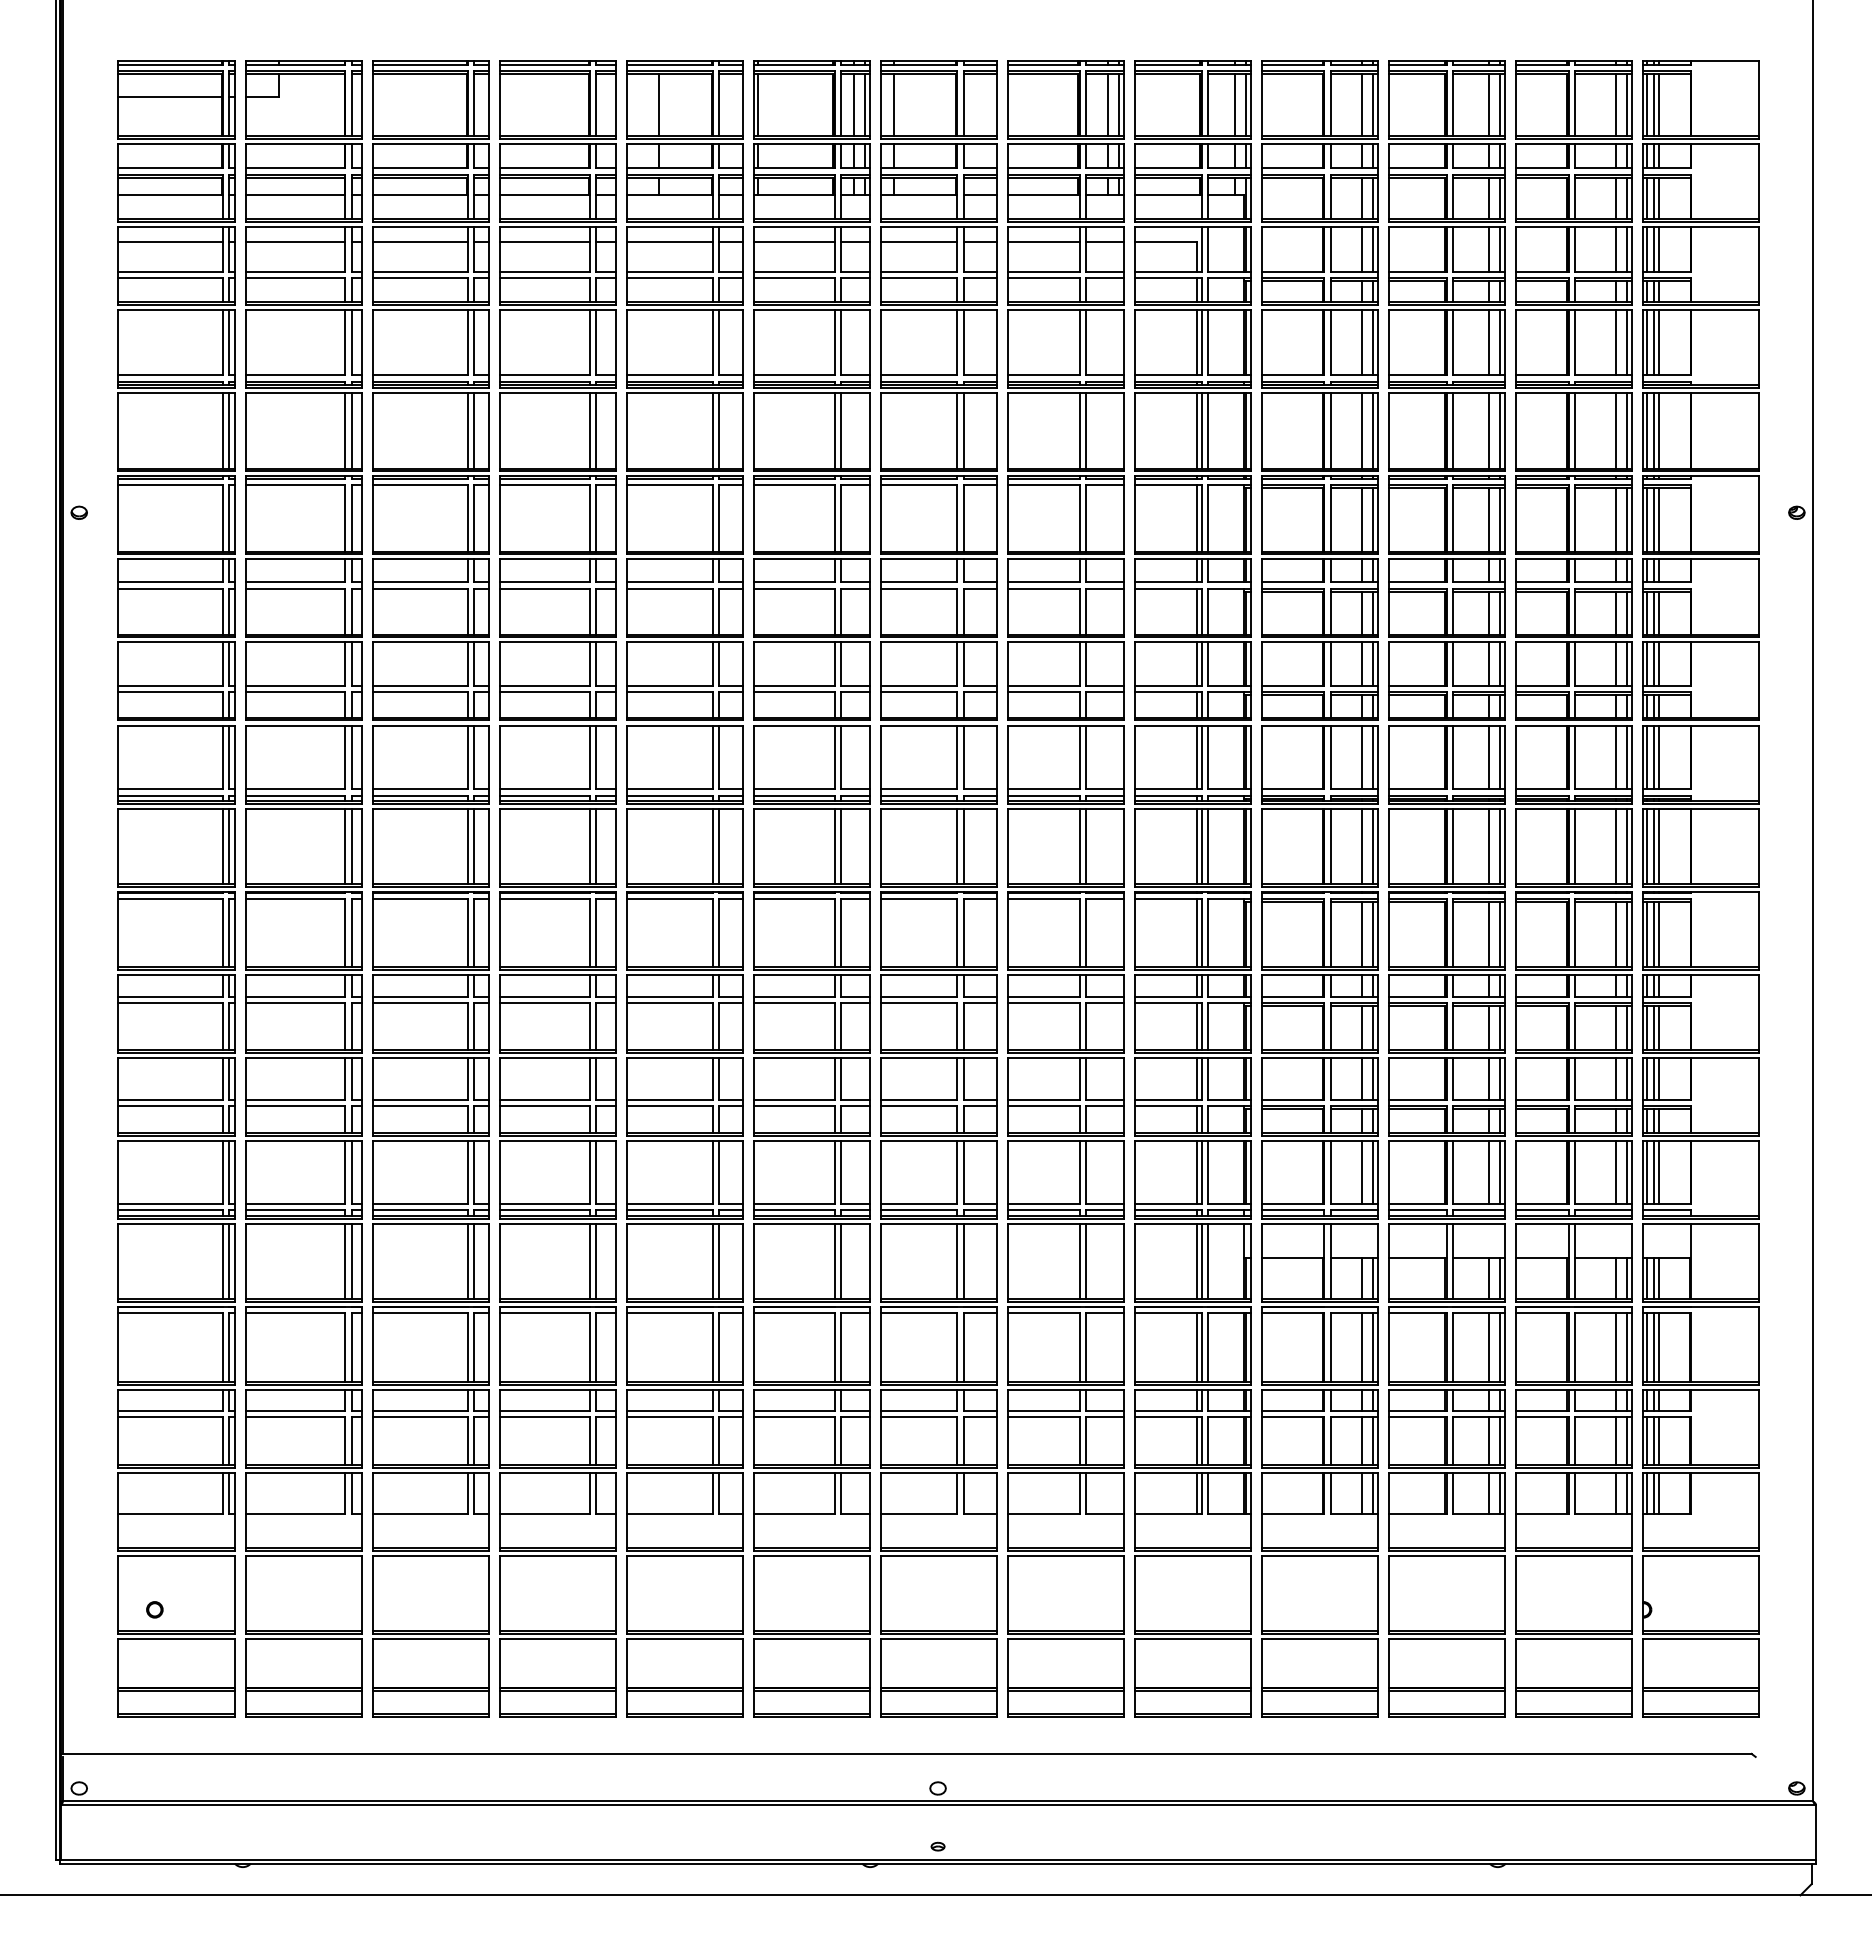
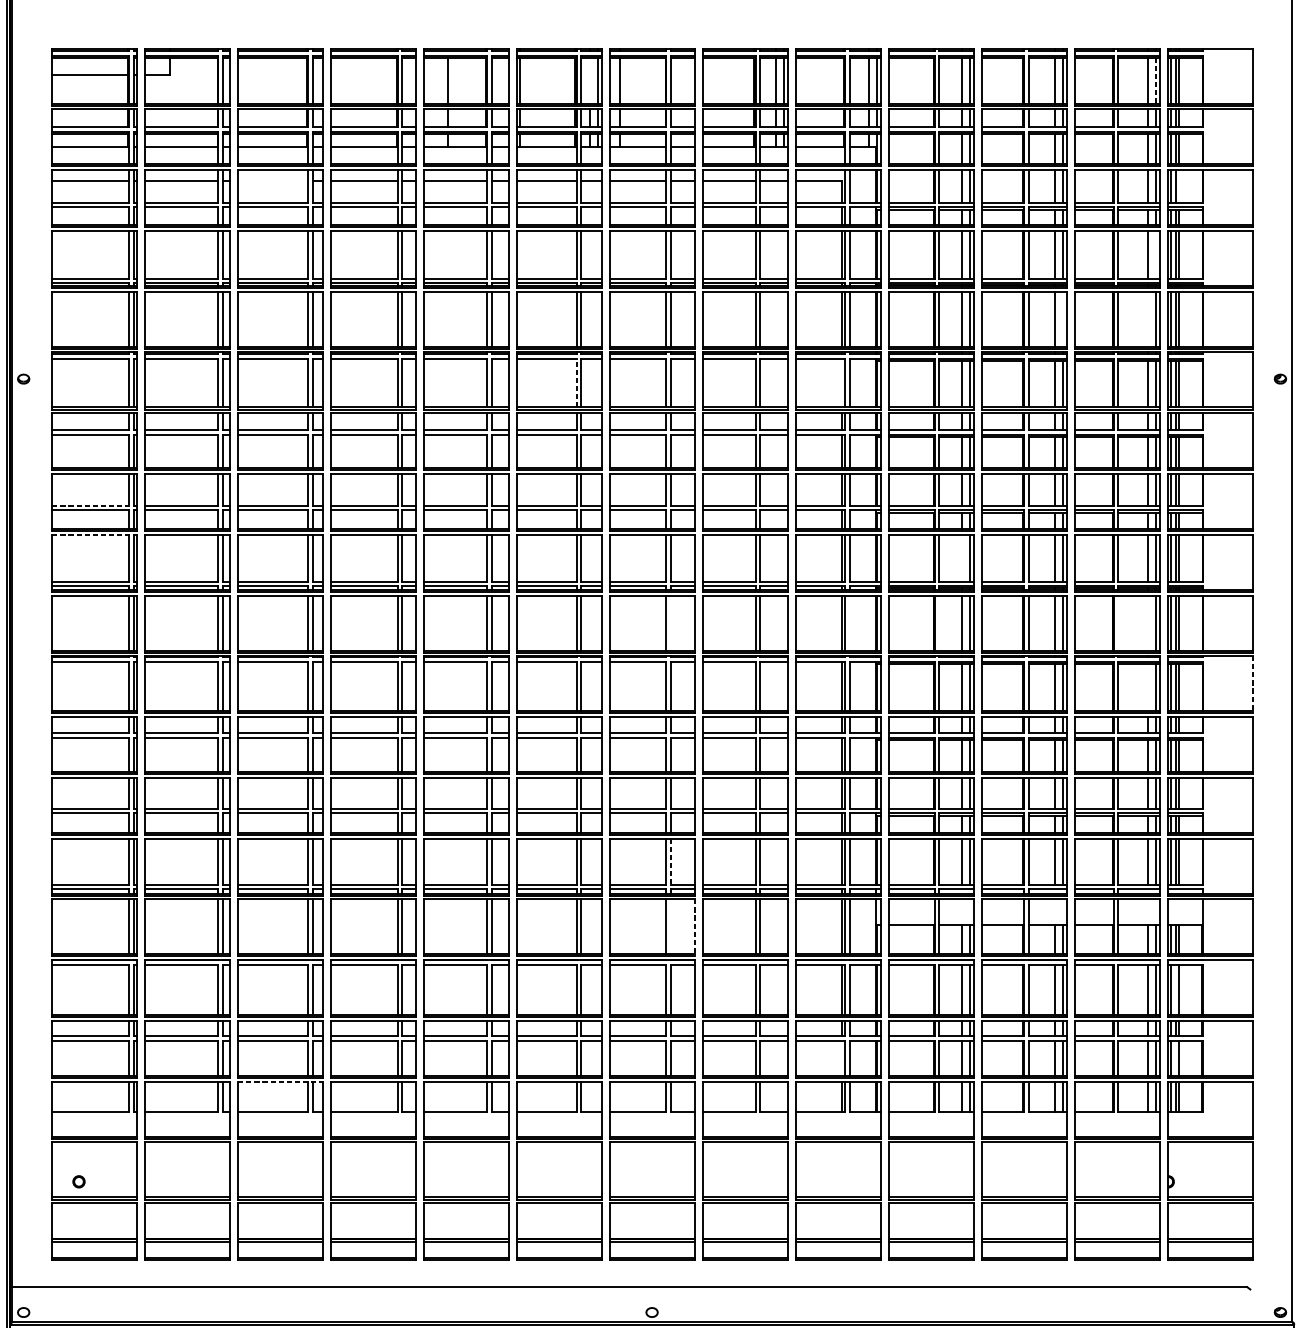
line: (853, 105) -> (590, 81), removed
line: (1626, 105) -> (1155, 81), solid -> dashed
line: (419, 241) -> (272, 180), removed
line: (1658, 249) -> (1179, 186), removed
line: (1626, 342) -> (1155, 254), removed
line: (1499, 430) -> (1062, 318), removed
line: (1615, 430) -> (1147, 318), removed
line: (834, 517) -> (576, 382), solid -> dashed
line: (1197, 518) -> (841, 383), removed
line: (171, 685) -> (91, 505), solid -> dashed
line: (176, 725) -> (94, 534), solid -> dashed
line: (1361, 757) -> (961, 558), removed
line: (963, 845) -> (670, 622), removed
line: (1208, 845) -> (849, 622), removed
line: (1330, 845) -> (939, 622), removed
line: (1575, 845) -> (1118, 622), removed
line: (1615, 845) -> (1147, 622), removed
line: (1759, 931) -> (1253, 685), solid -> dashed
line: (1615, 934) -> (1147, 687), removed
line: (963, 1172) -> (670, 861), solid -> dashed
line: (963, 1261) -> (670, 926), removed
line: (996, 1262) -> (694, 927), solid -> dashed
line: (1653, 1347) -> (1175, 989), removed
line: (1197, 1440) -> (841, 1057), removed
line: (1653, 1440) -> (1175, 1057), removed
line: (431, 1472) -> (281, 1081), solid -> dashed

